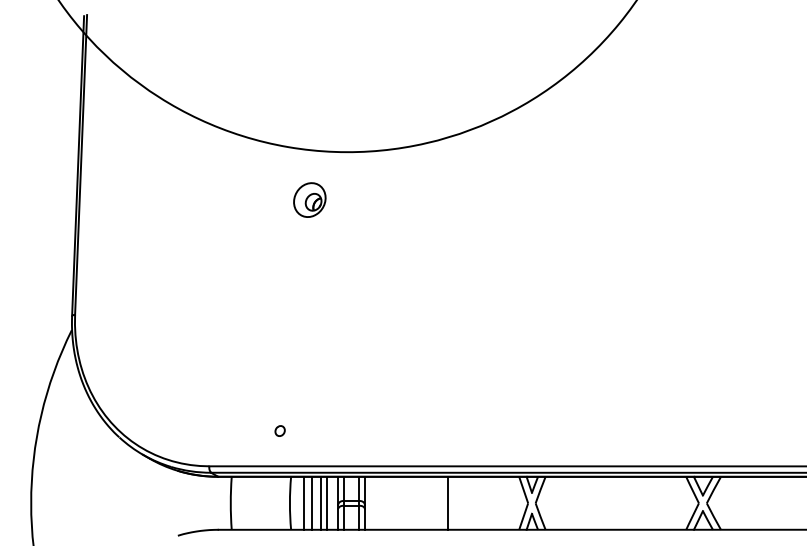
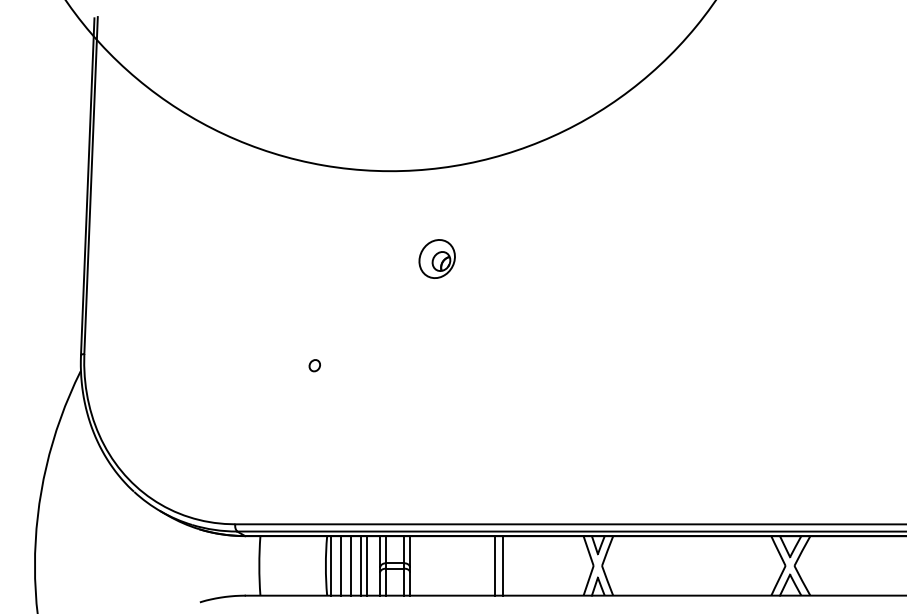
part: (309, 199) -> (436, 258), moved
part: (279, 430) -> (314, 365), moved
line: (294, 502) -> (330, 565), added
line: (440, 502) -> (495, 565), added

